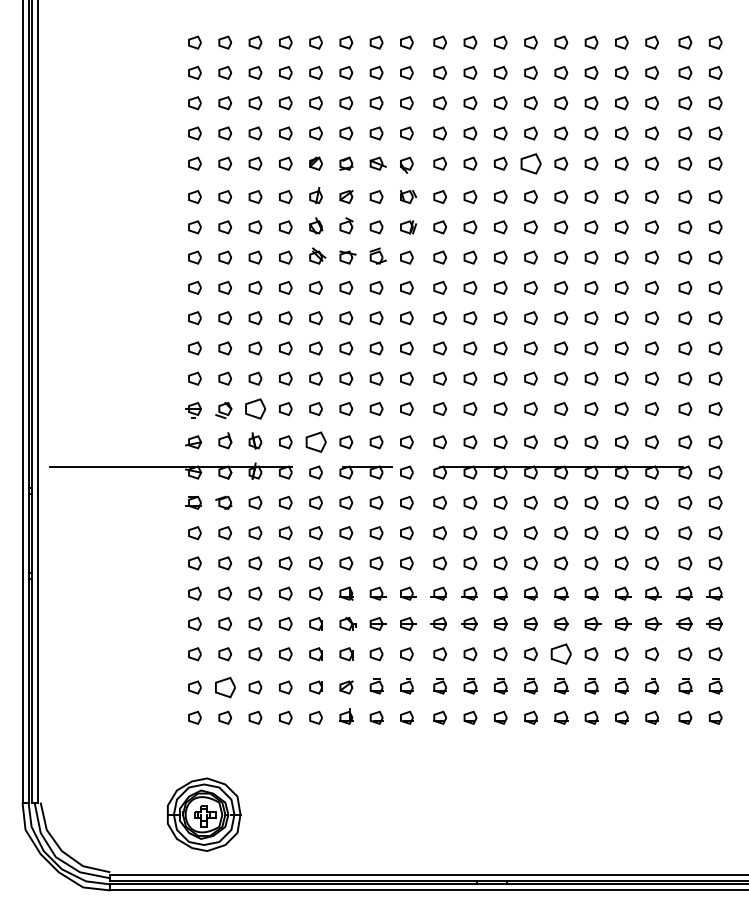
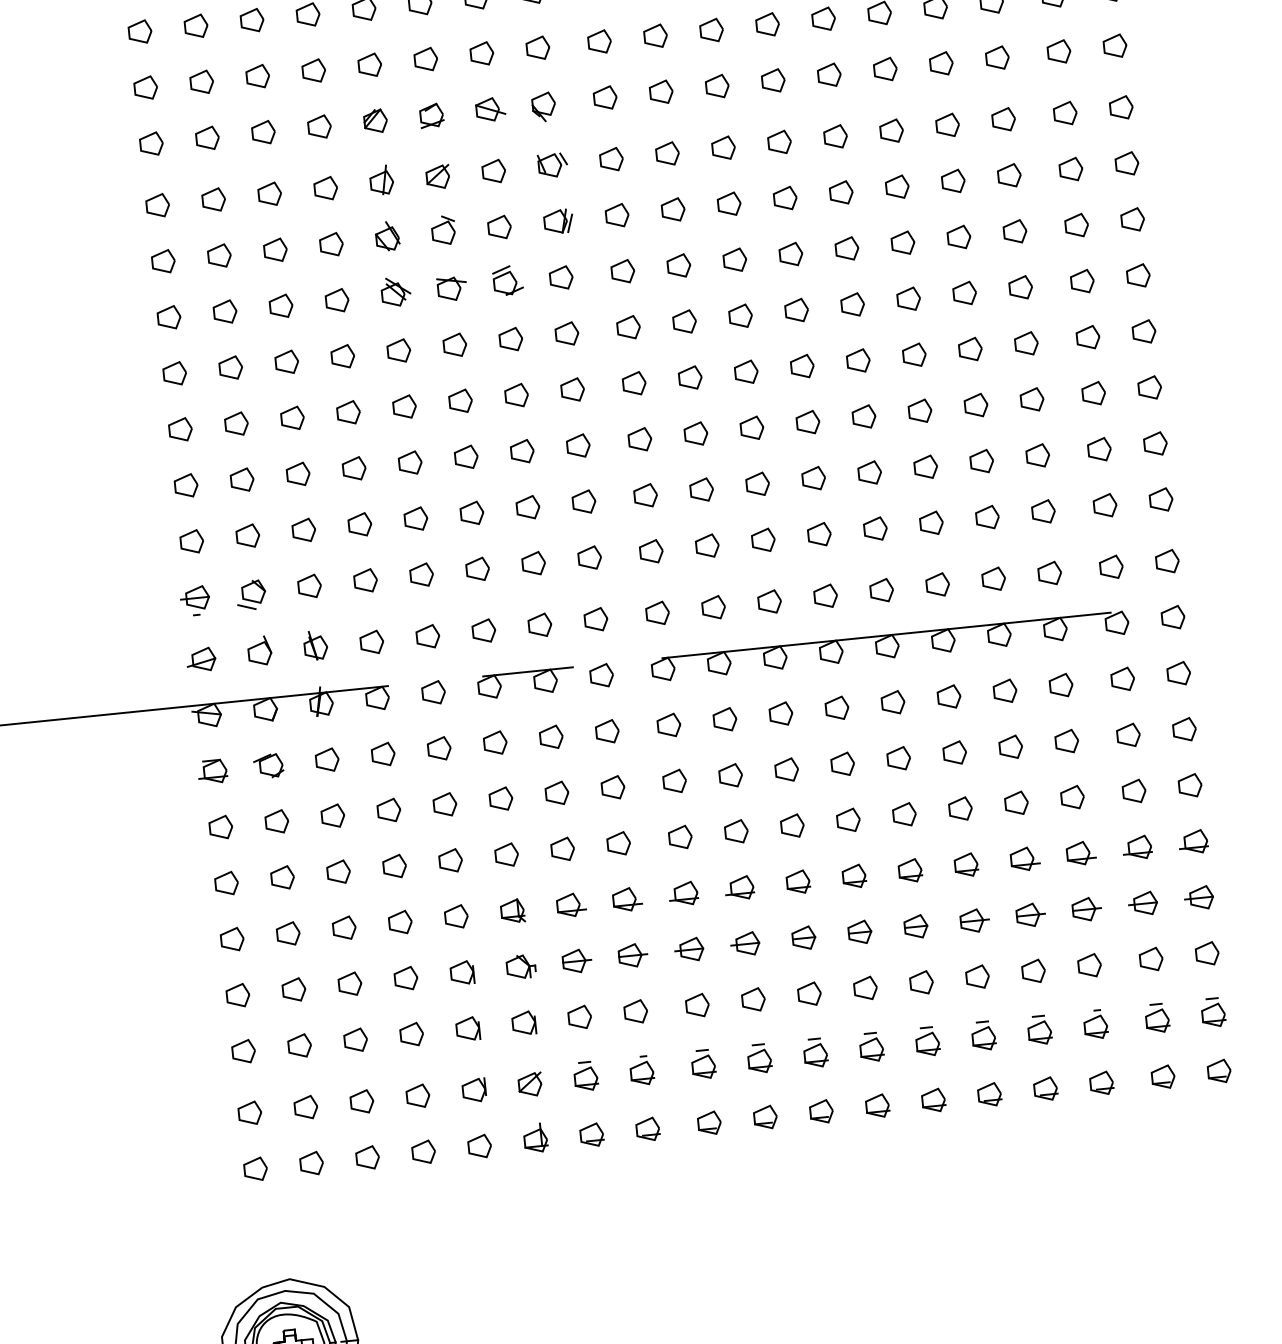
part: (530, 163) -> (772, 80), size x0.62
part: (255, 408) -> (309, 585), size x0.62
part: (315, 442) -> (426, 637), size x0.62
part: (561, 654) -> (921, 983), size x0.62
part: (224, 687) -> (304, 1107), size x0.62

